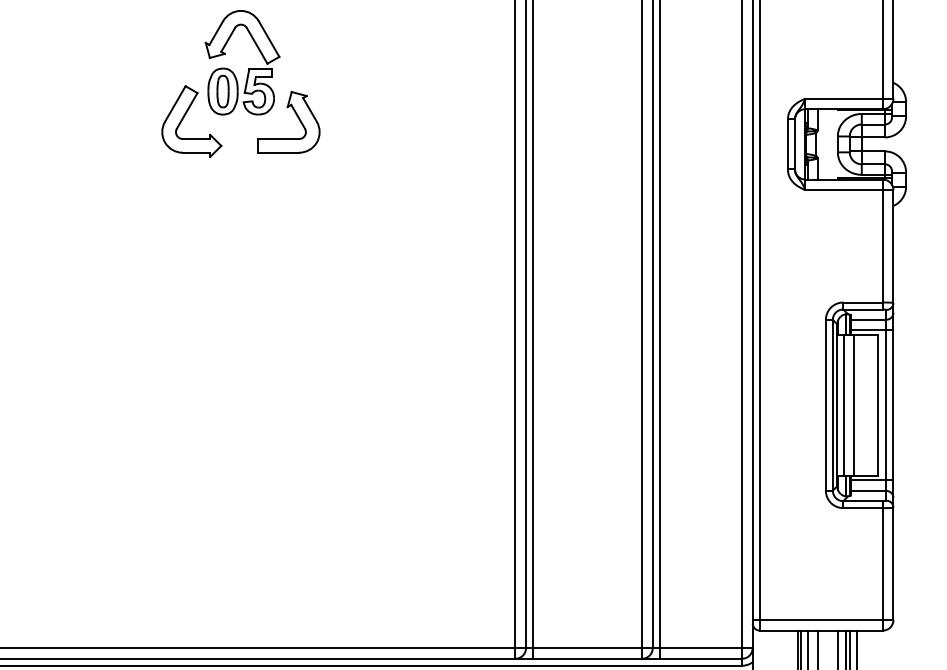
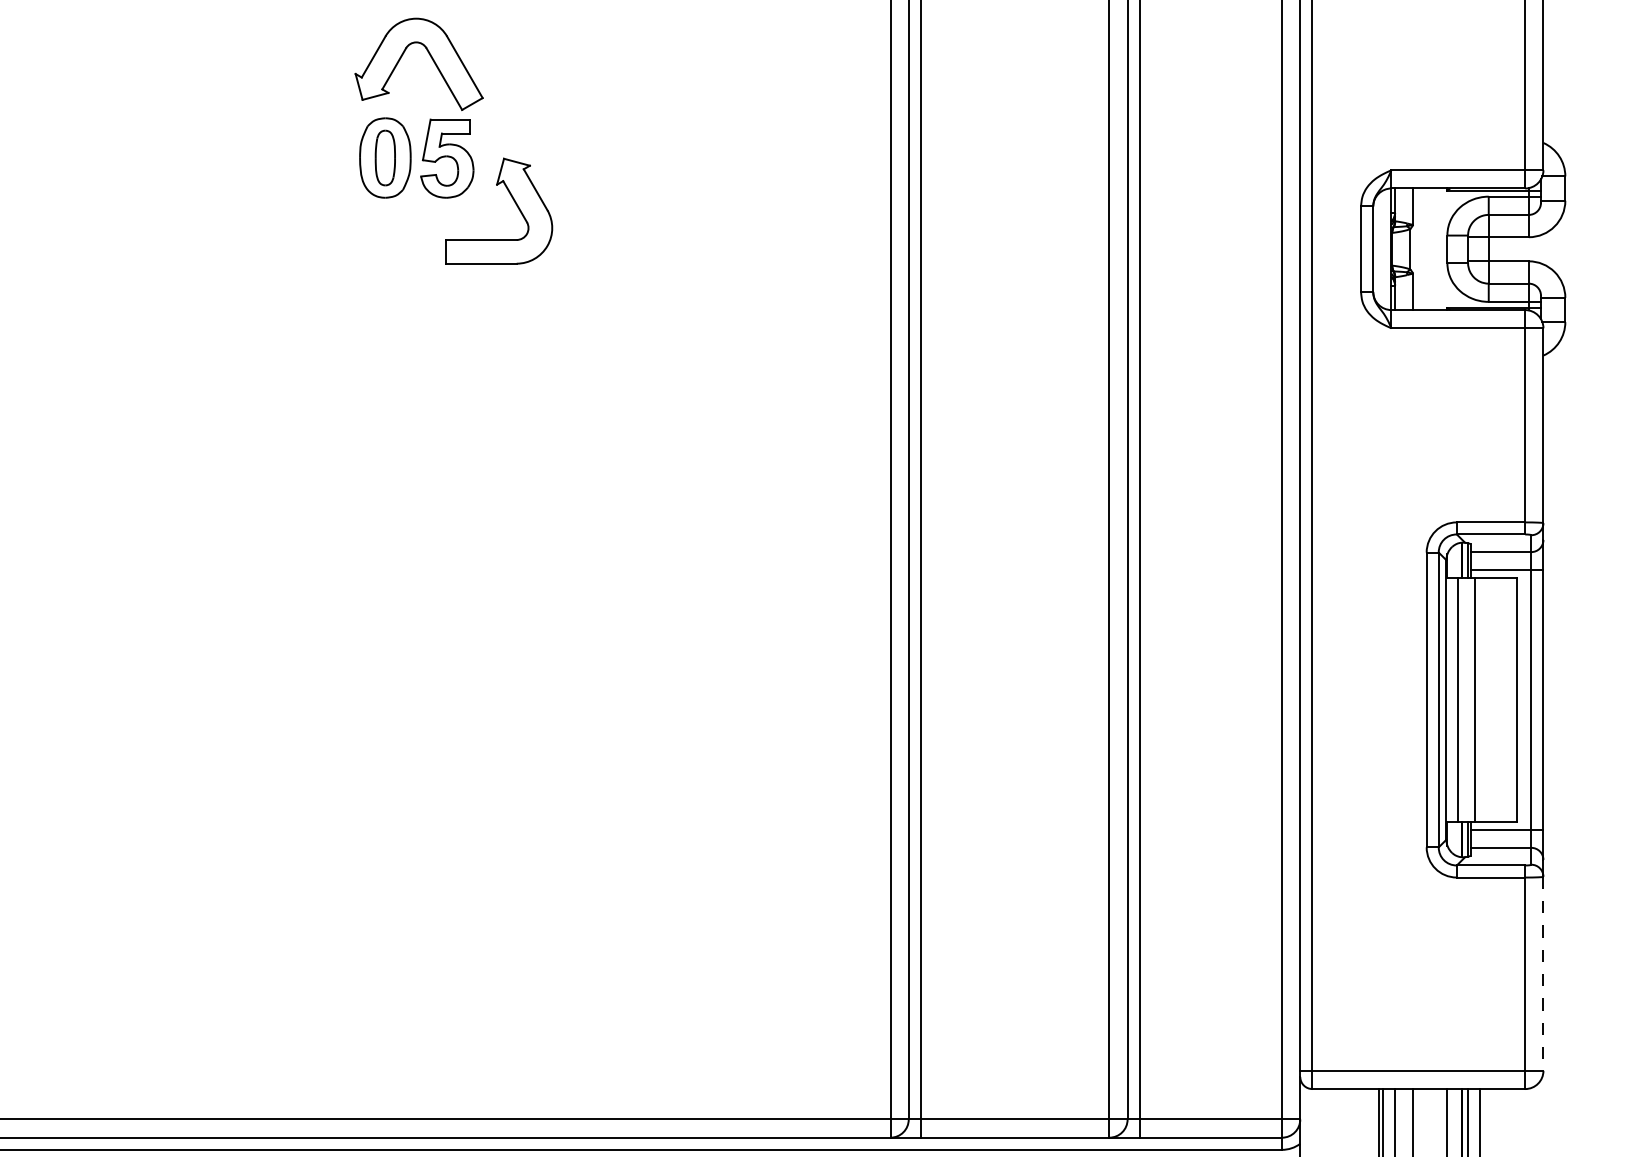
part: (185, 116) -> (320, 201), removed
line: (893, 564) -> (1543, 974), solid -> dashed

